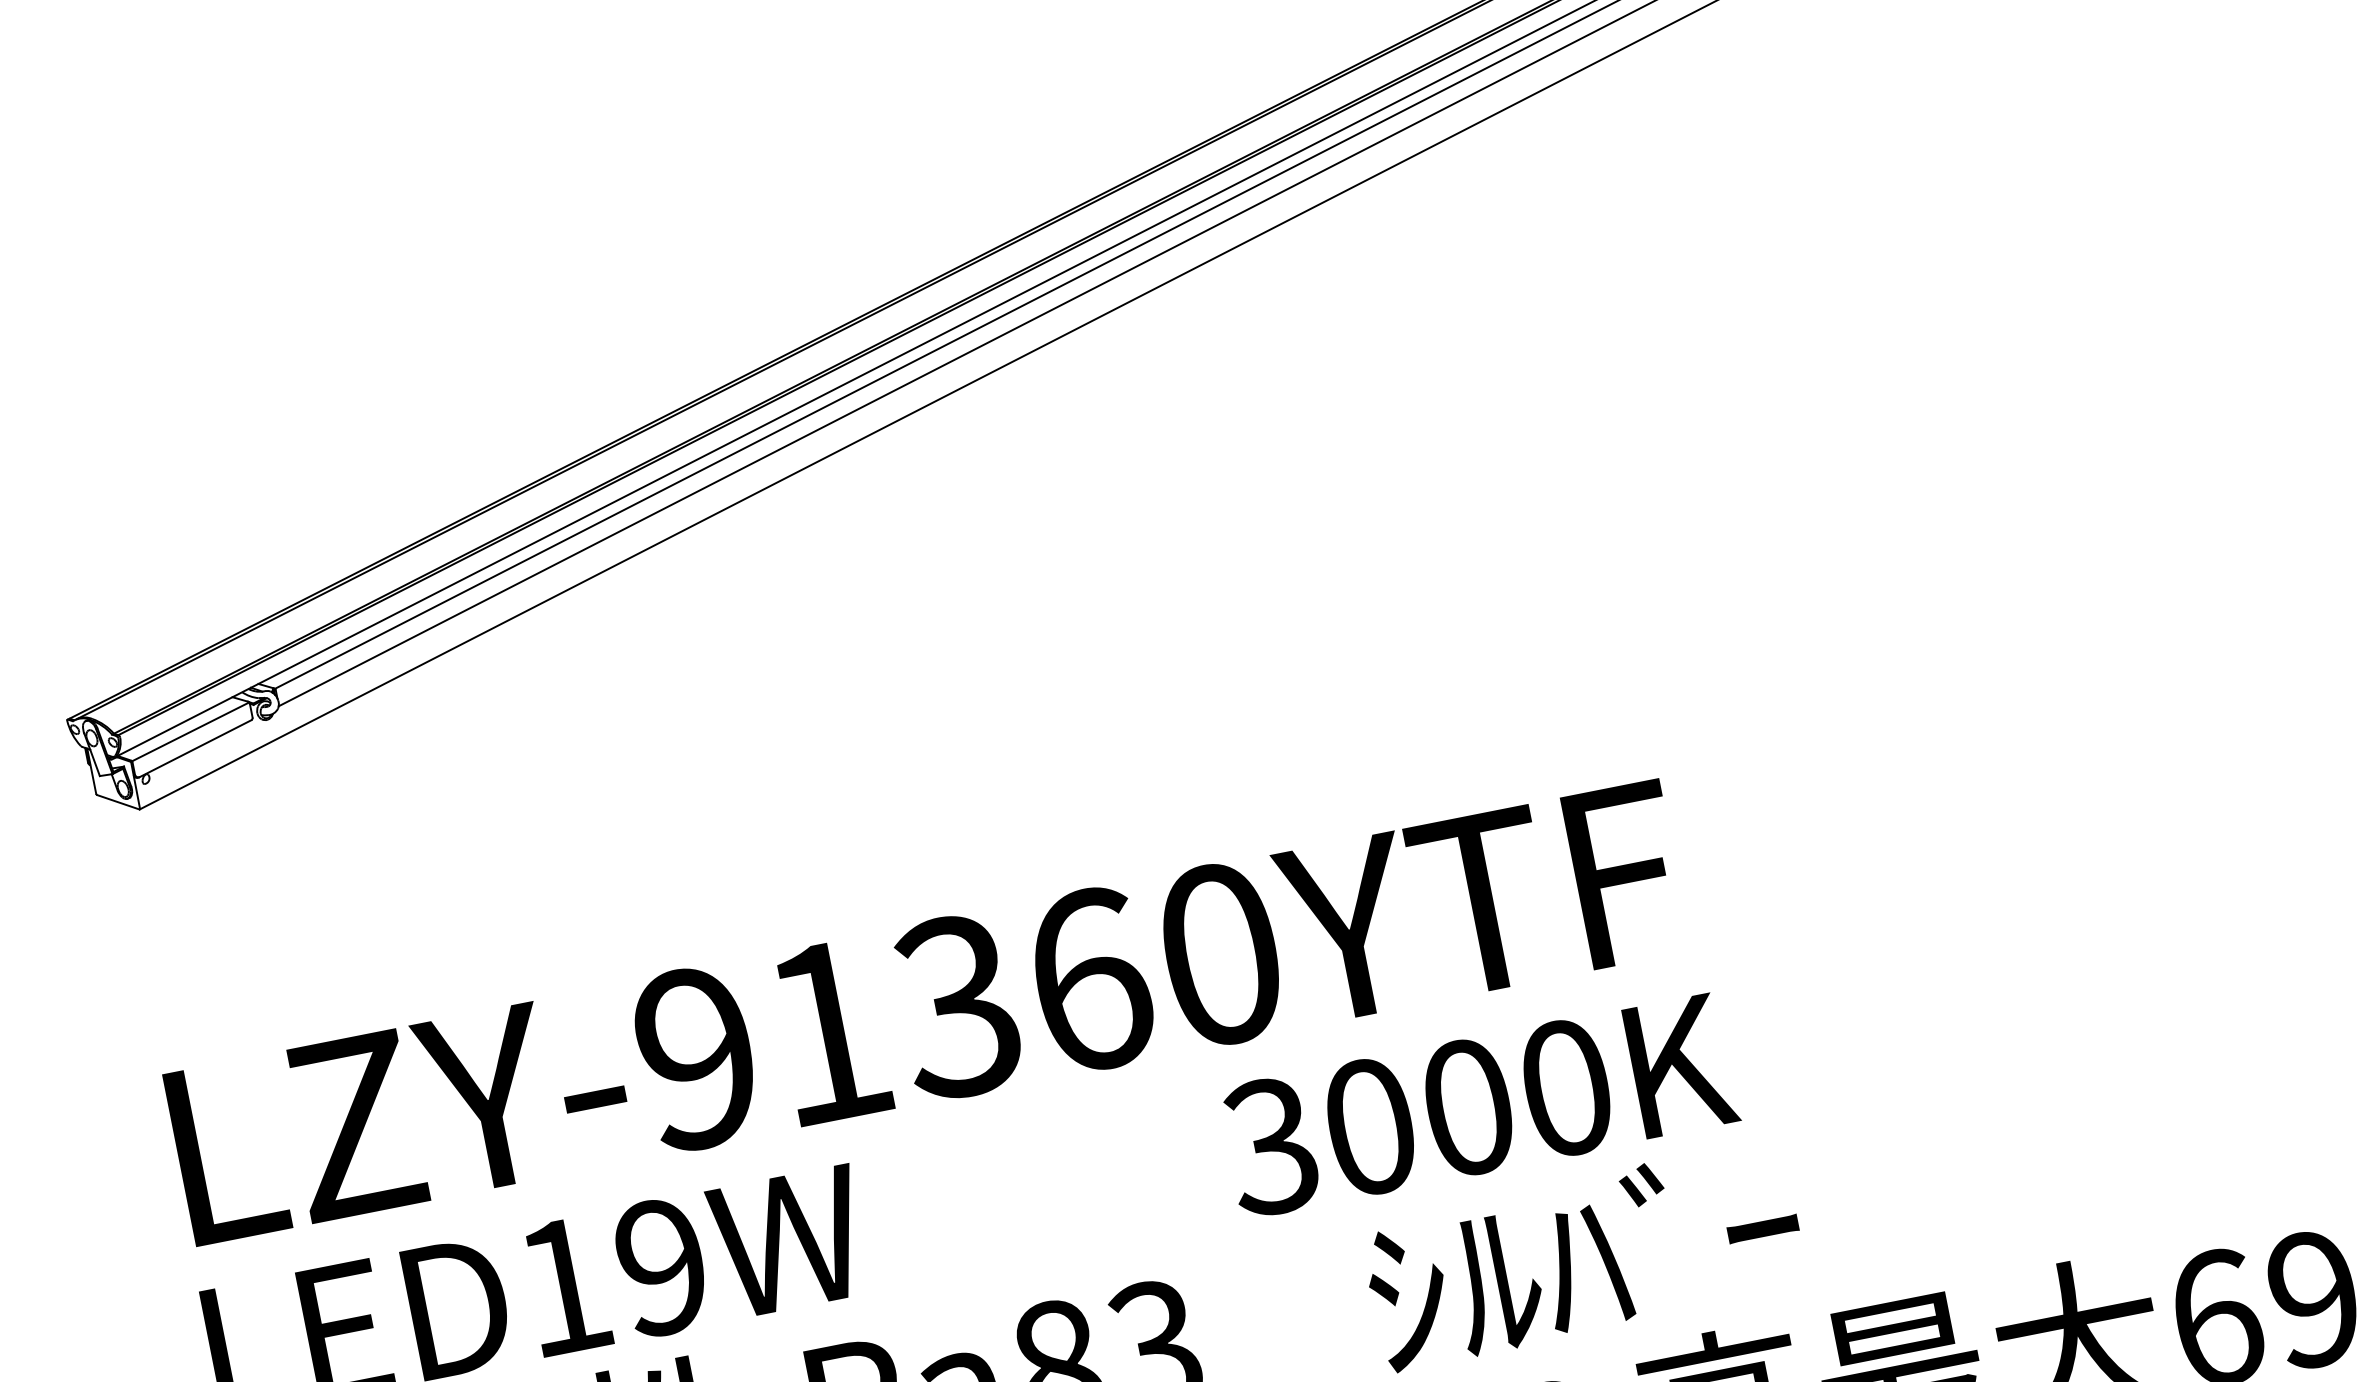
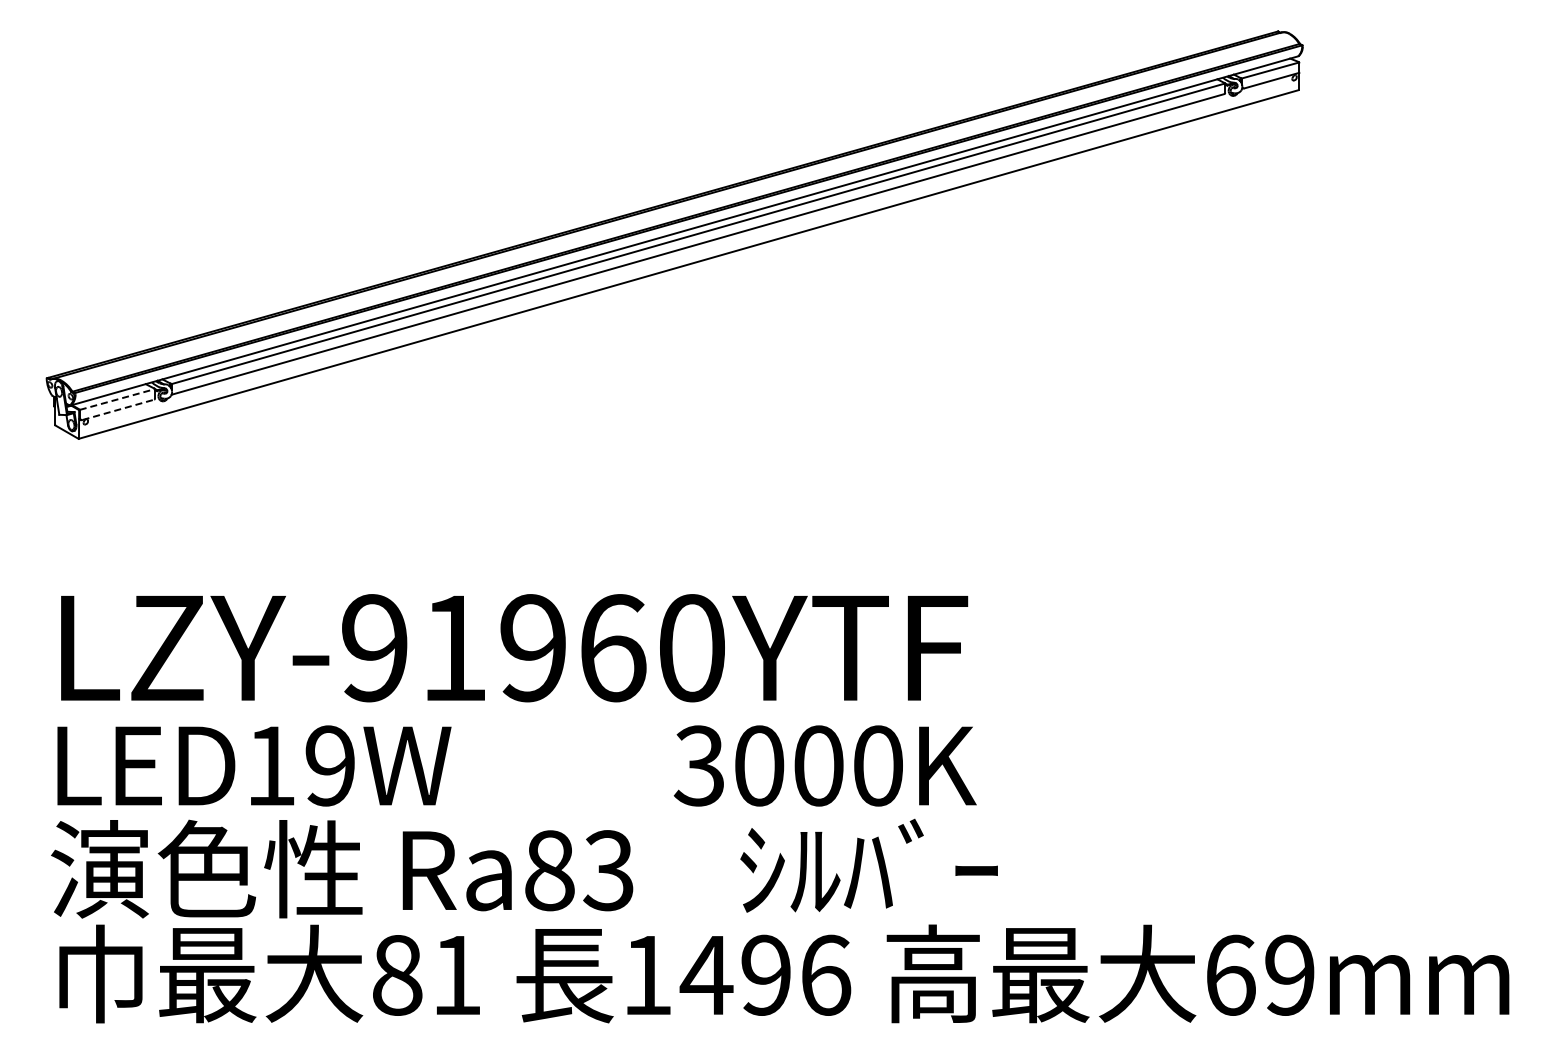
line: (190, 731) -> (117, 399), solid -> dashed
line: (195, 747) -> (118, 409), solid -> dashed
text: (955, 1007) -> (531, 648), LZY-91360YTF -> LZY-91960YTF

